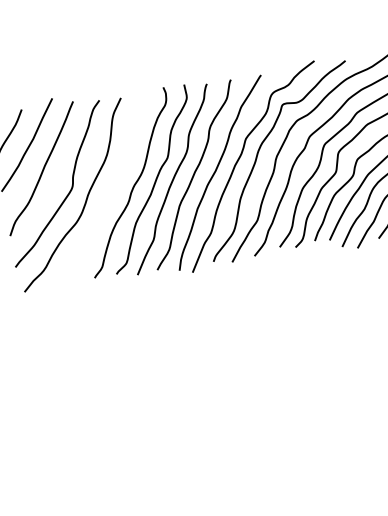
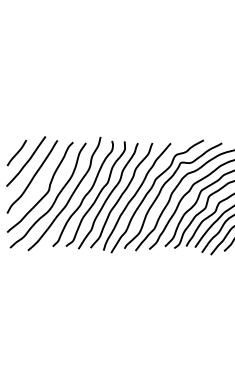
curve: (109, 188) -> (70, 195), added

